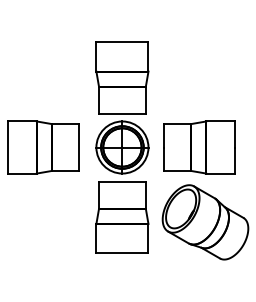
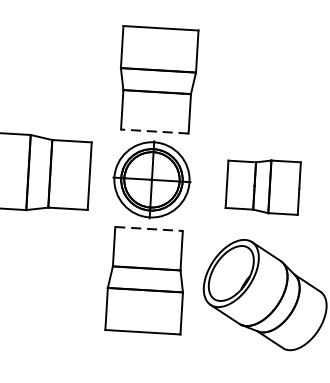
line: (121, 114) -> (153, 132), solid -> dashed
part: (199, 147) -> (263, 186), size x0.7
line: (122, 181) -> (149, 228), solid -> dashed

